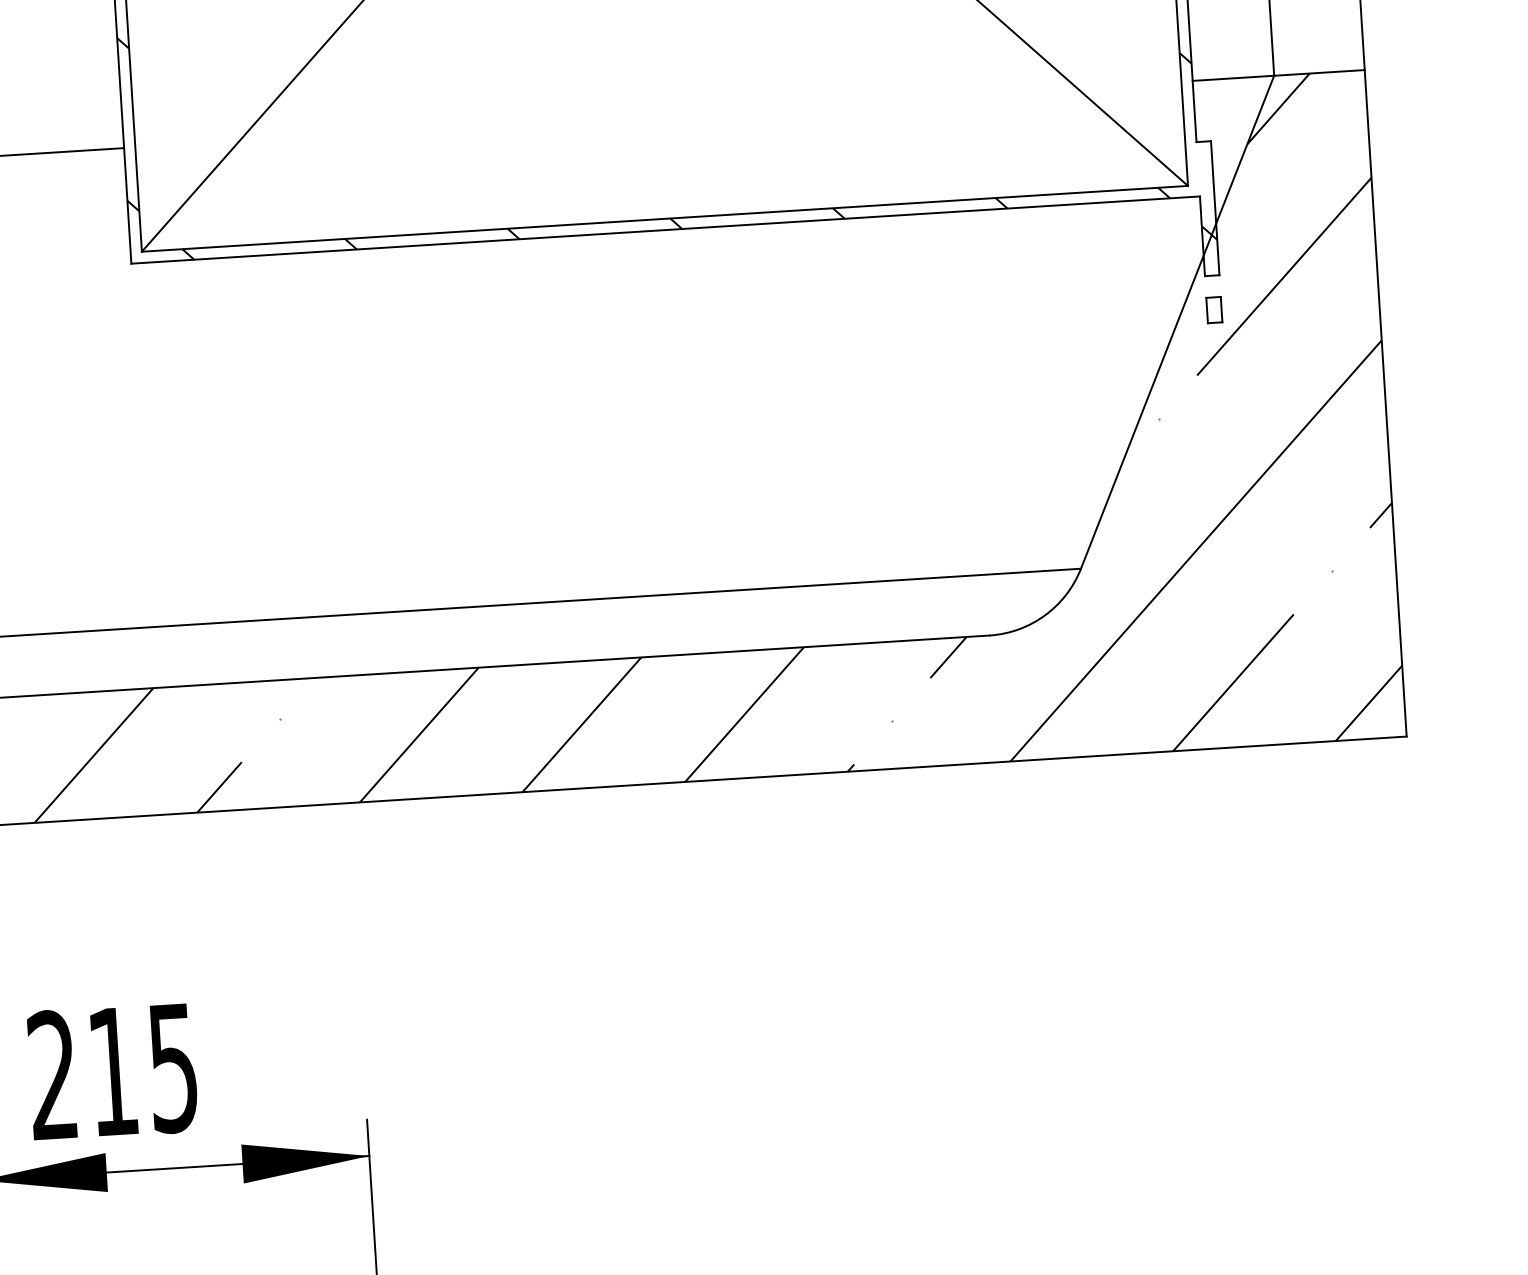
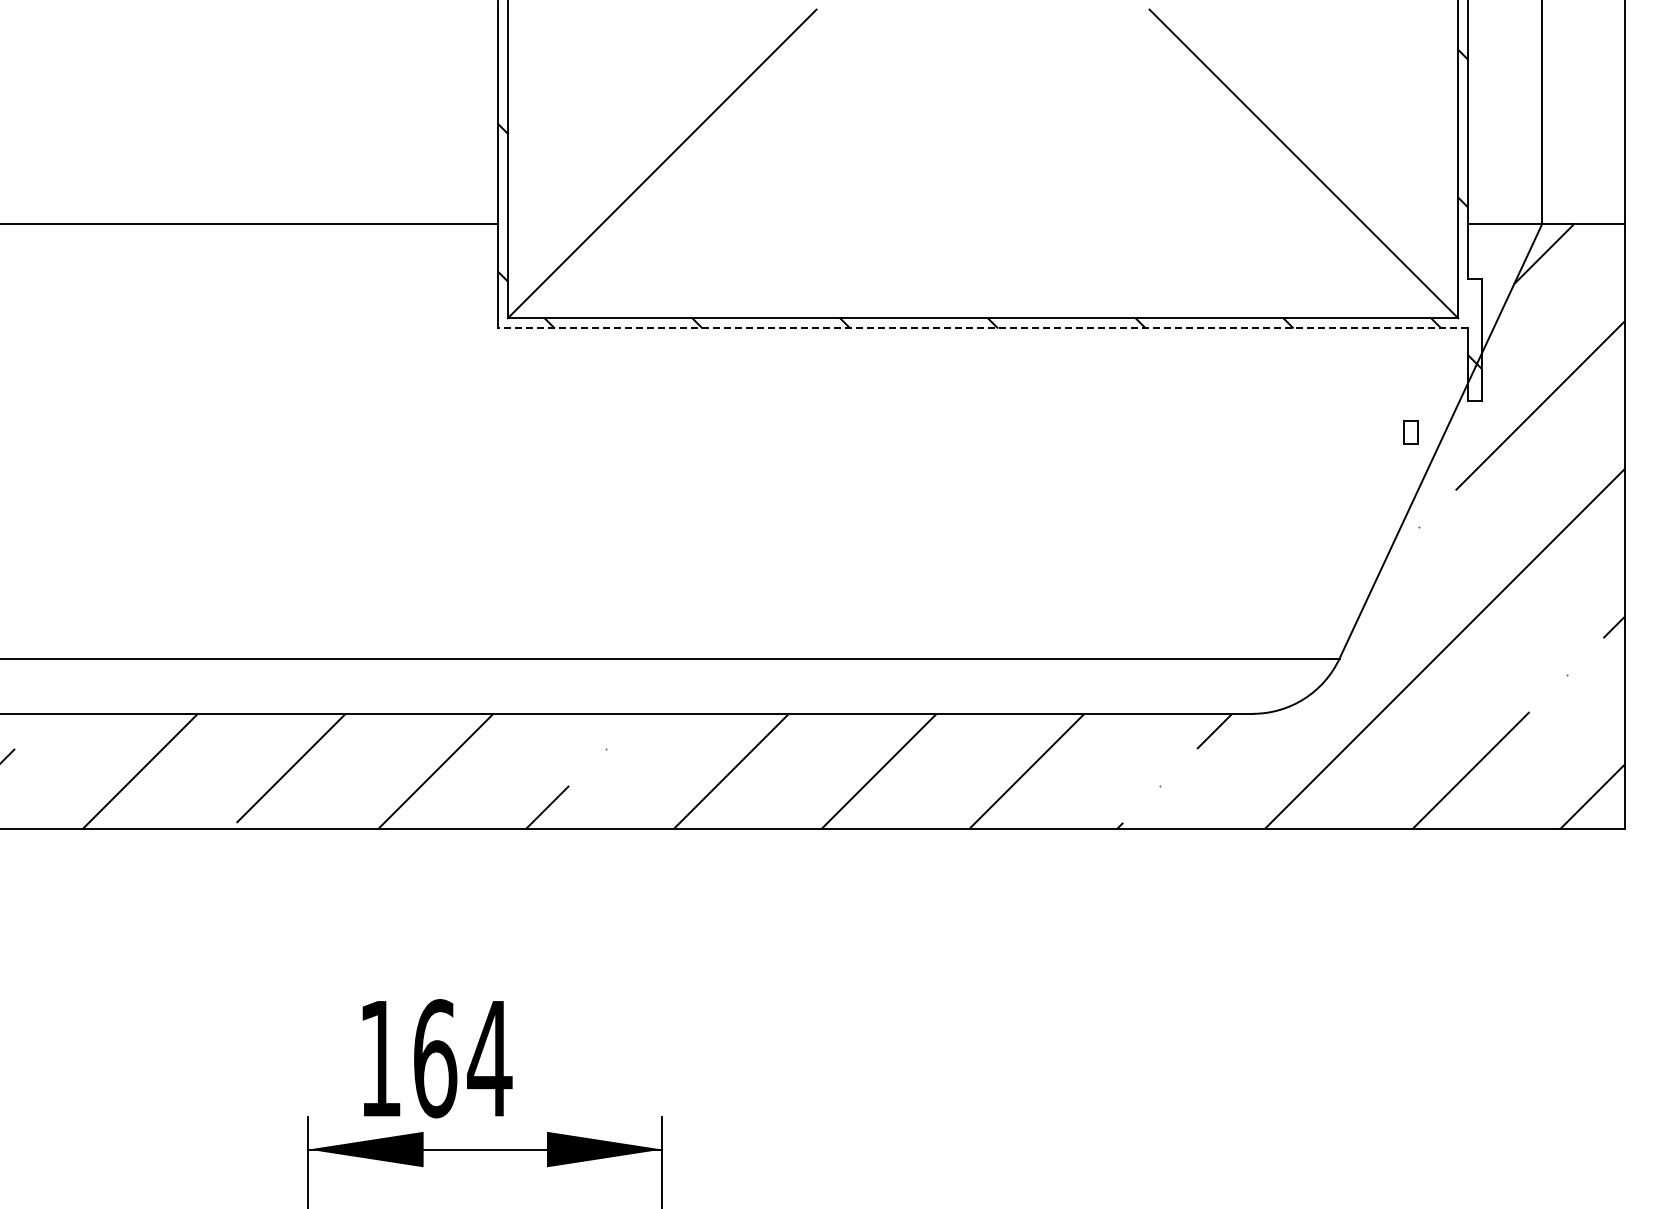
line: (665, 230) -> (982, 328), solid -> dashed
part: (1213, 310) -> (1410, 432), moved
text: (113, 1071) -> (435, 1058), 215 -> 164

